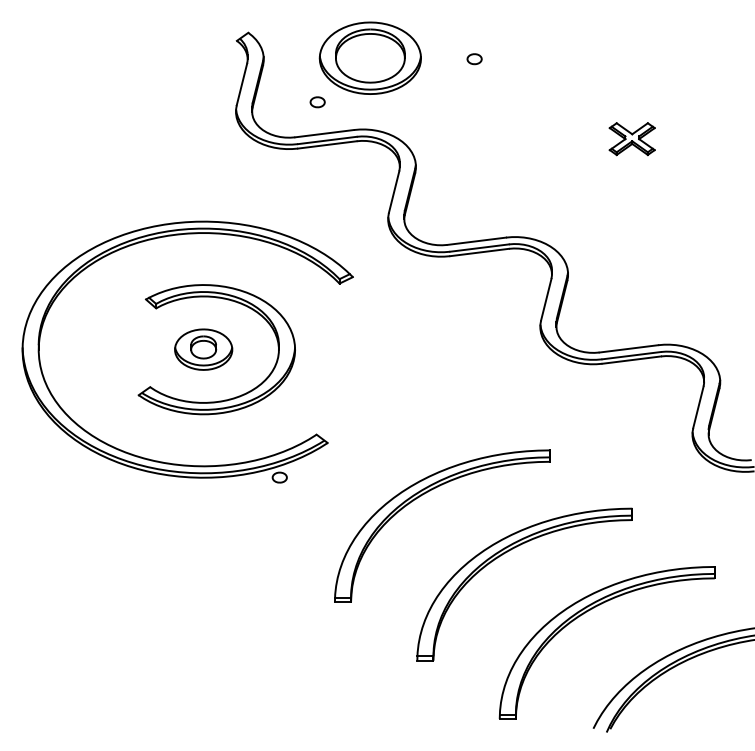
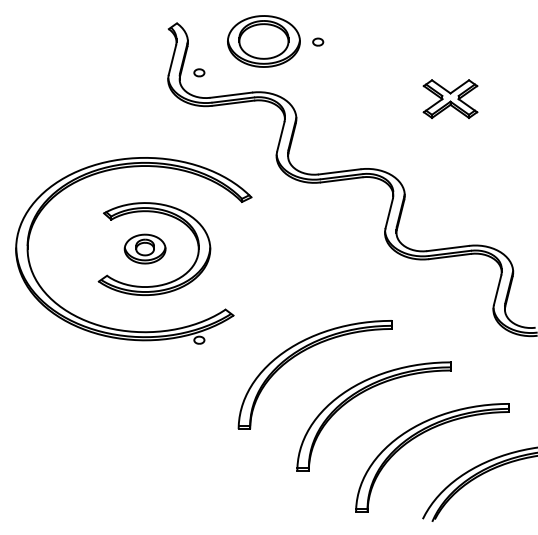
part: (475, 58) -> (318, 41), moved
part: (317, 101) -> (199, 72), moved
part: (632, 138) -> (450, 98), size x1.67

